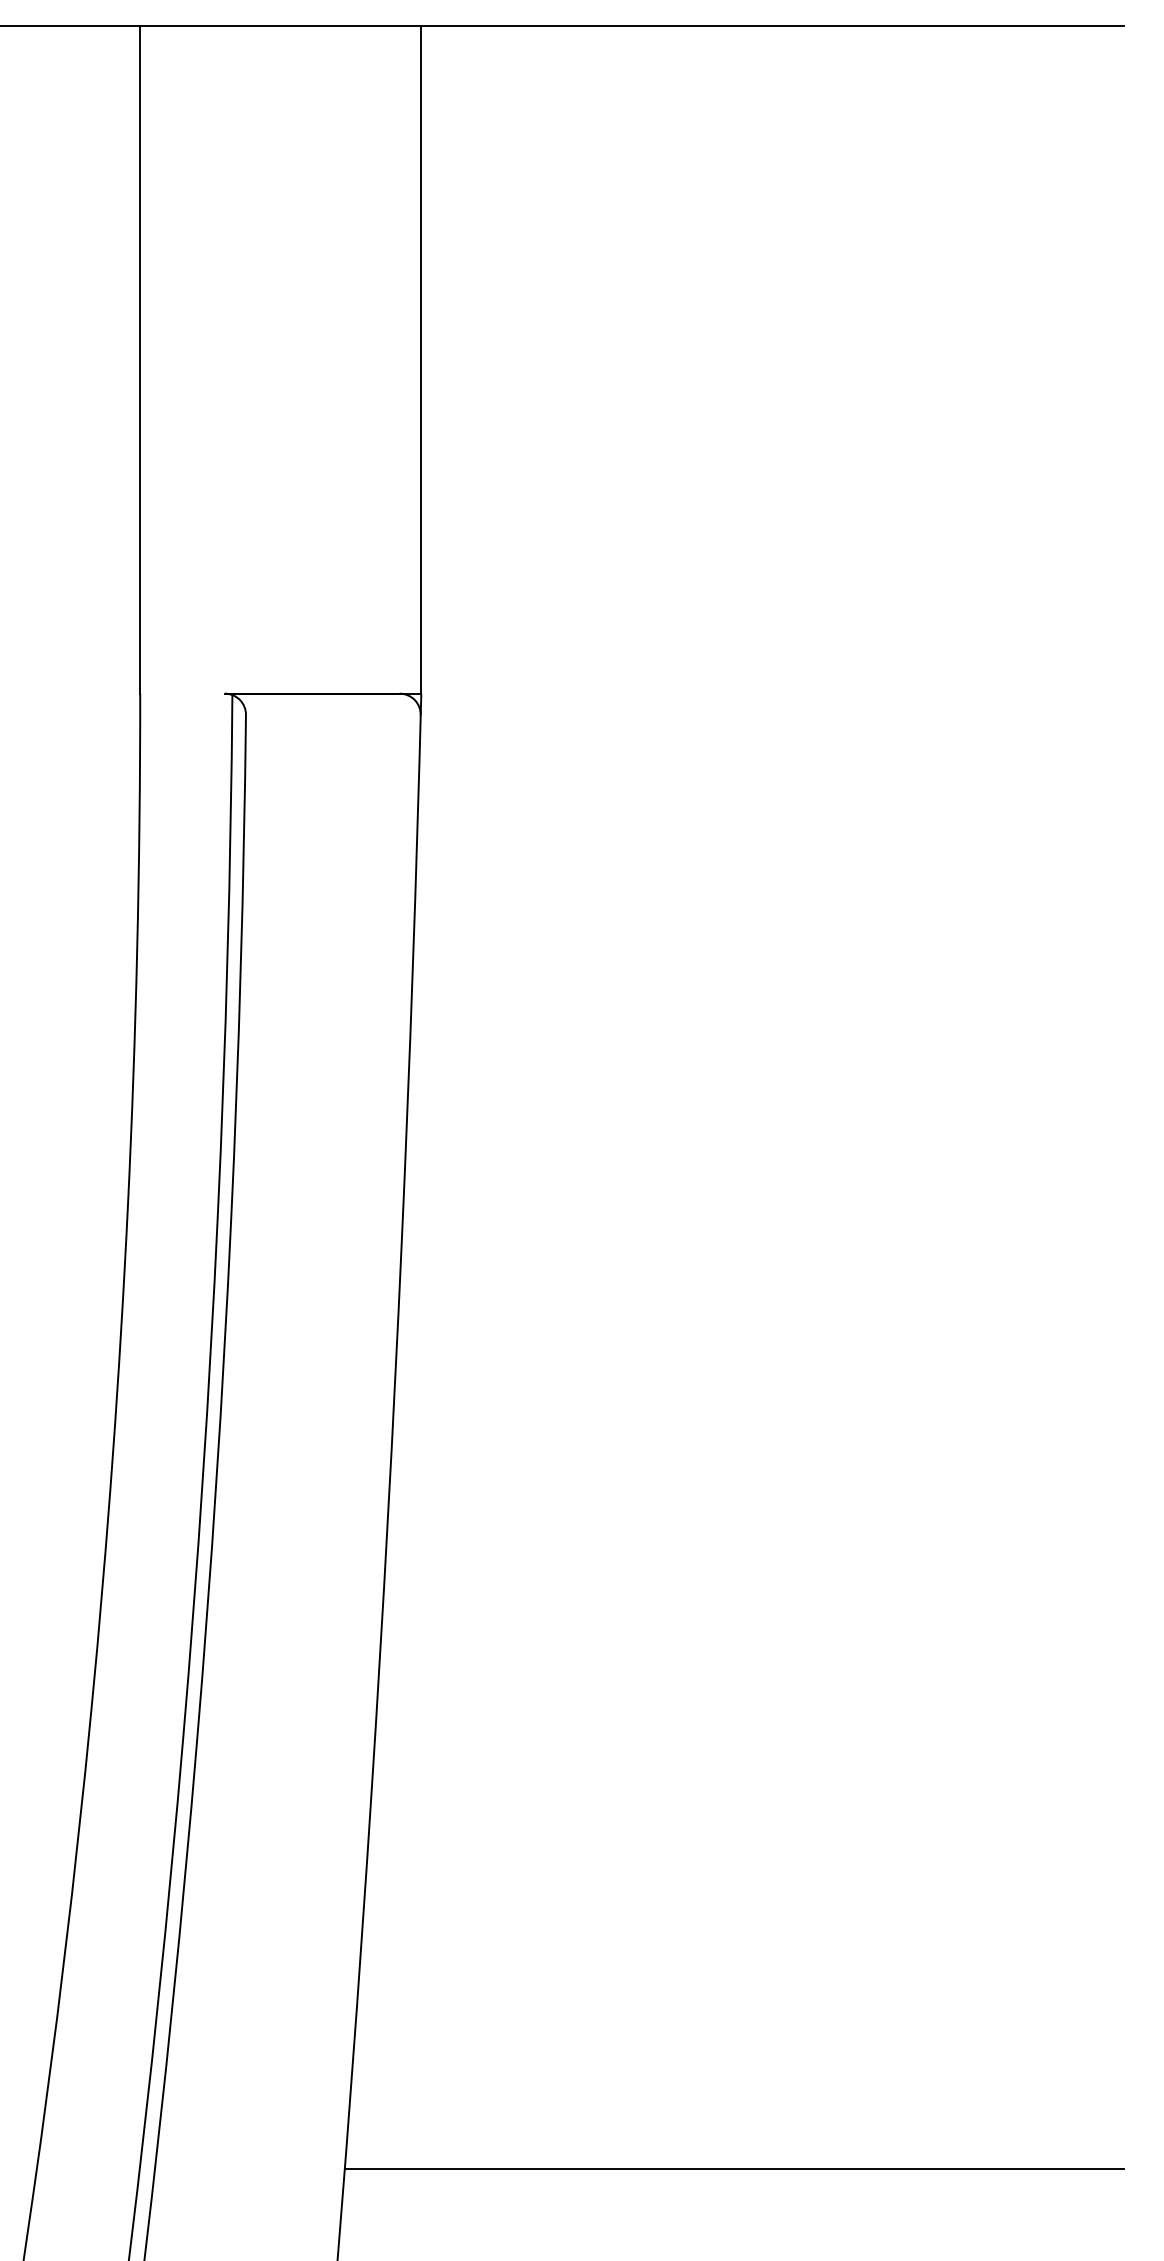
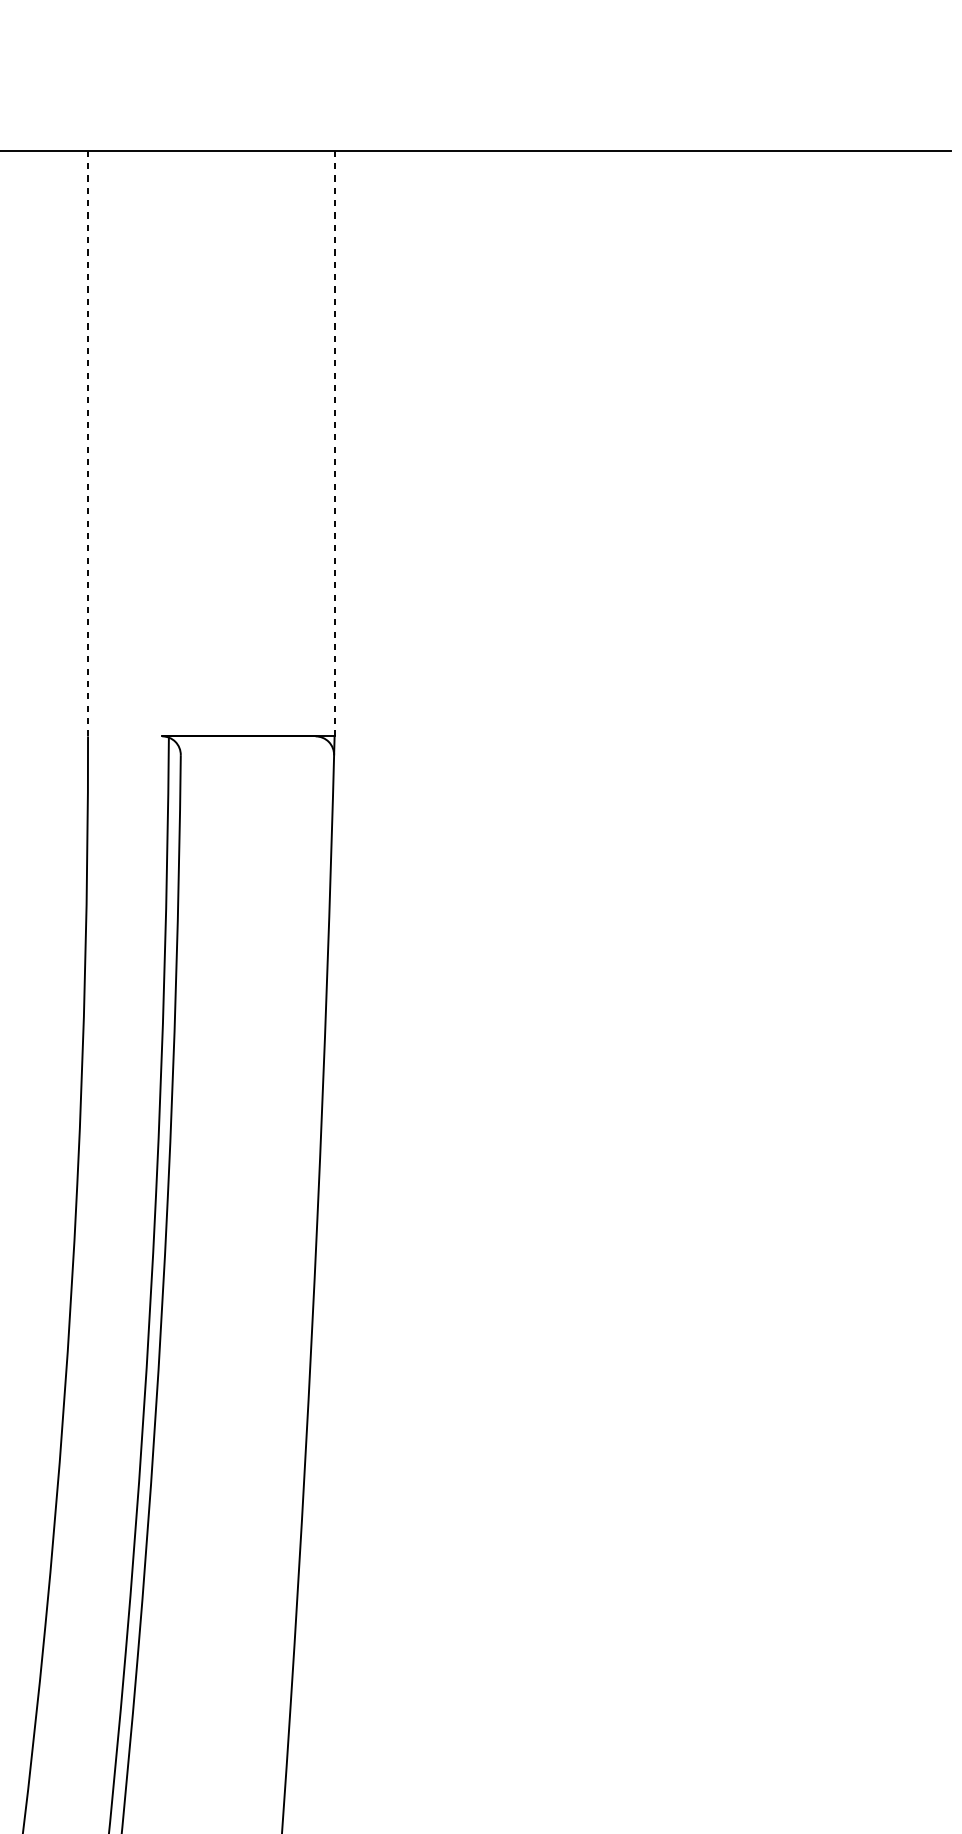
line: (140, 359) -> (88, 443), solid -> dashed
line: (421, 359) -> (334, 443), solid -> dashed

